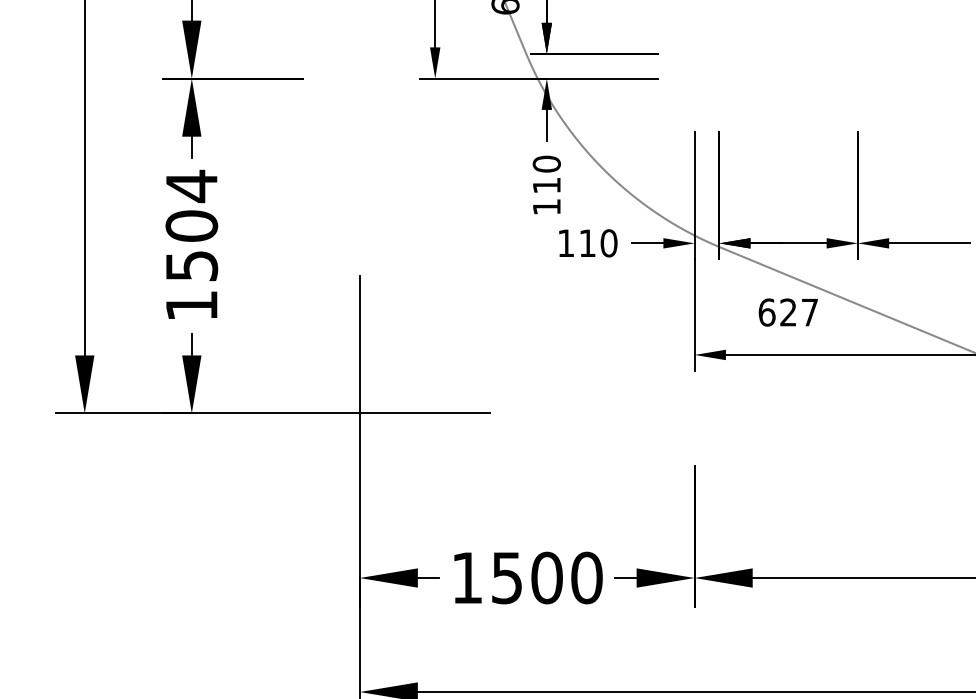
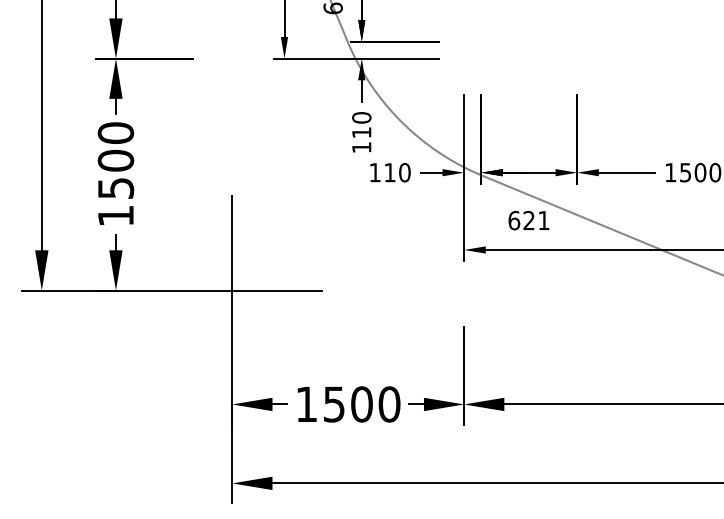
text: (191, 185) -> (115, 132), 1504 -> 1500
text: (809, 312) -> (543, 220), 627 -> 621

